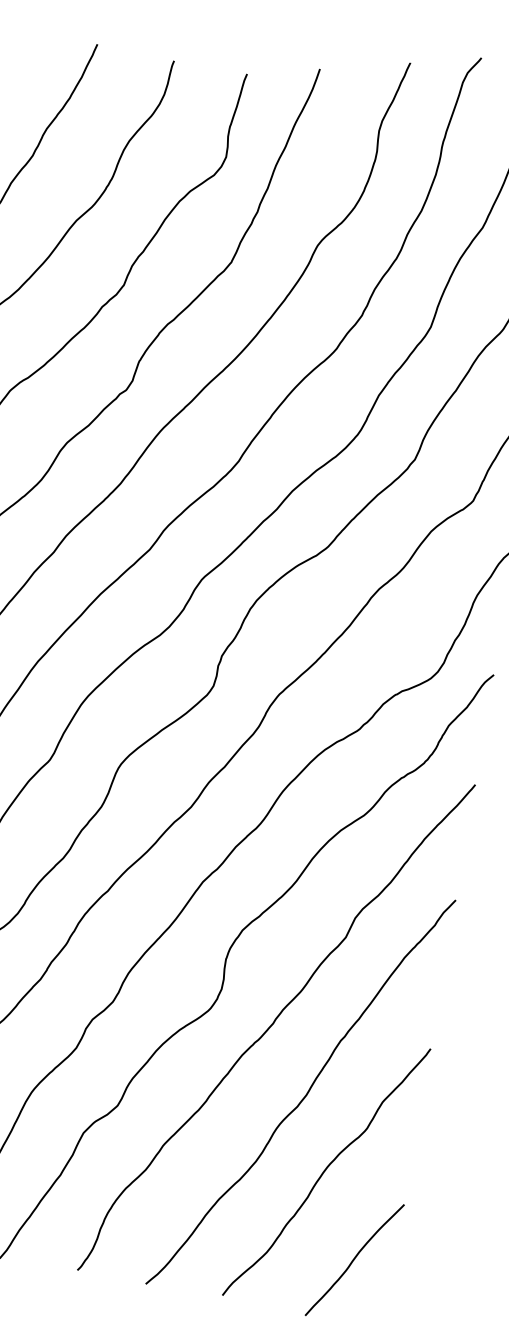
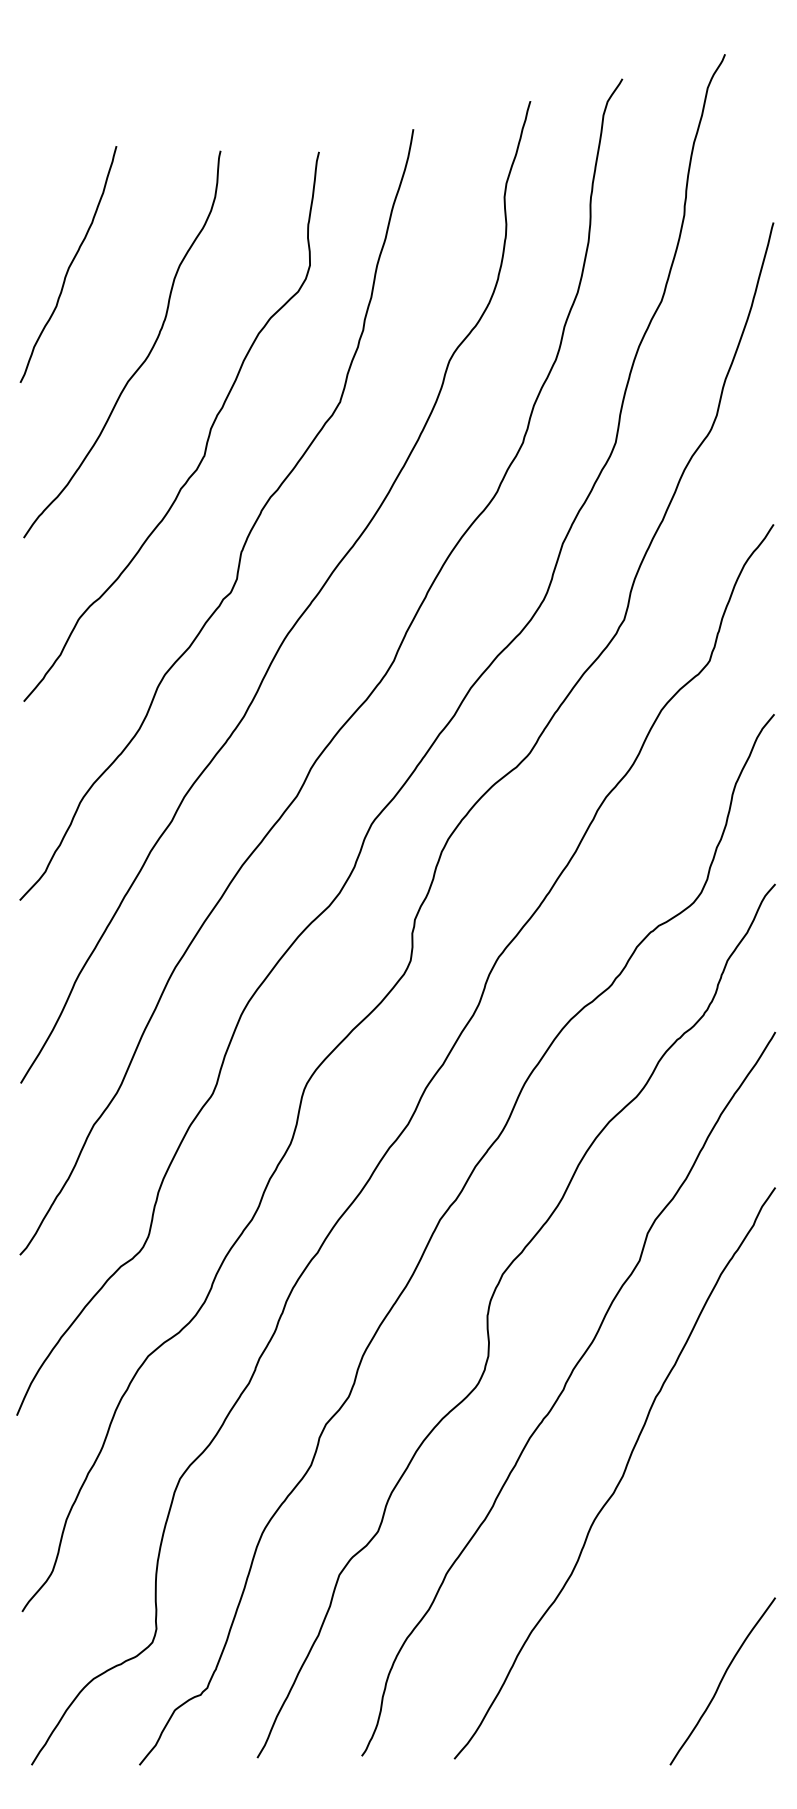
curve: (325, 1171) -> (664, 1571), removed

